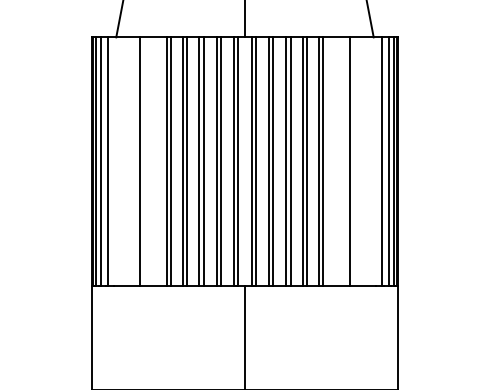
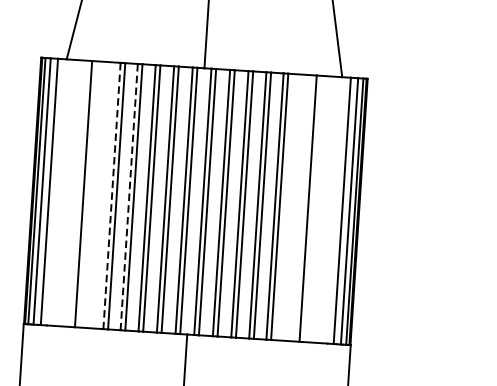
line: (166, 162) -> (111, 196), solid -> dashed
line: (182, 162) -> (128, 197), solid -> dashed

